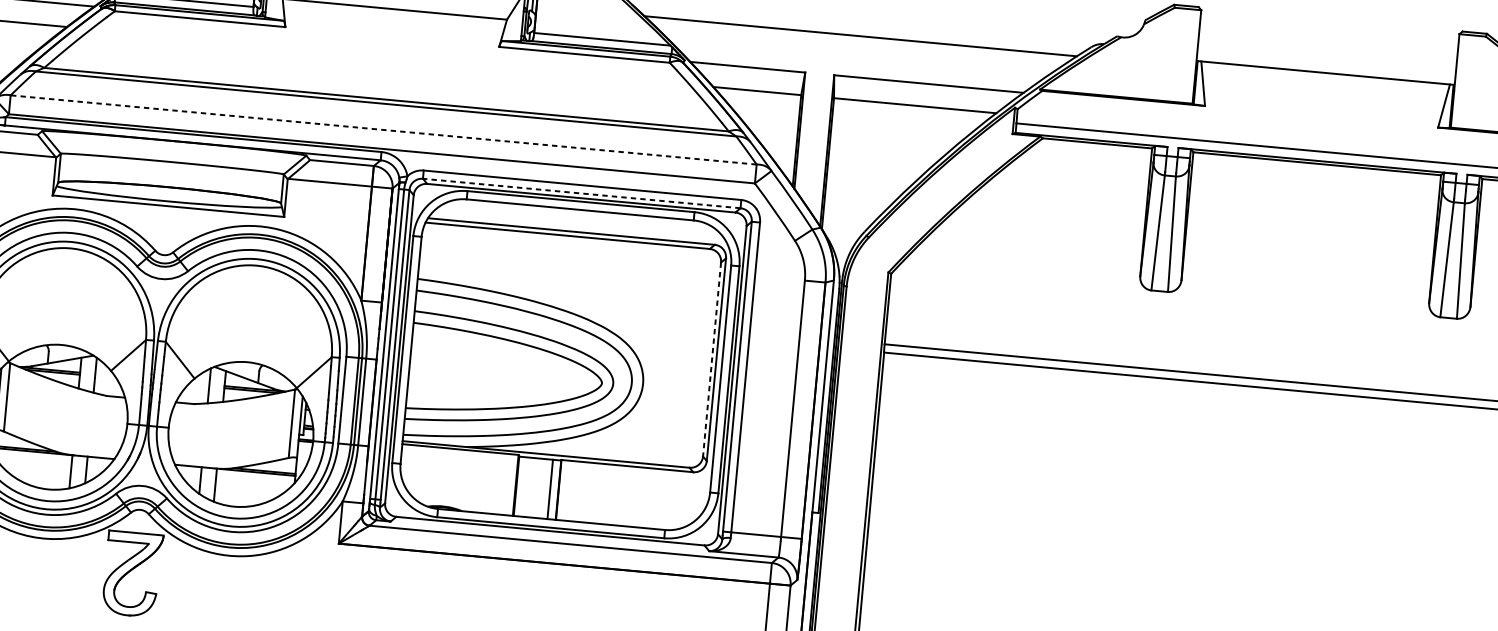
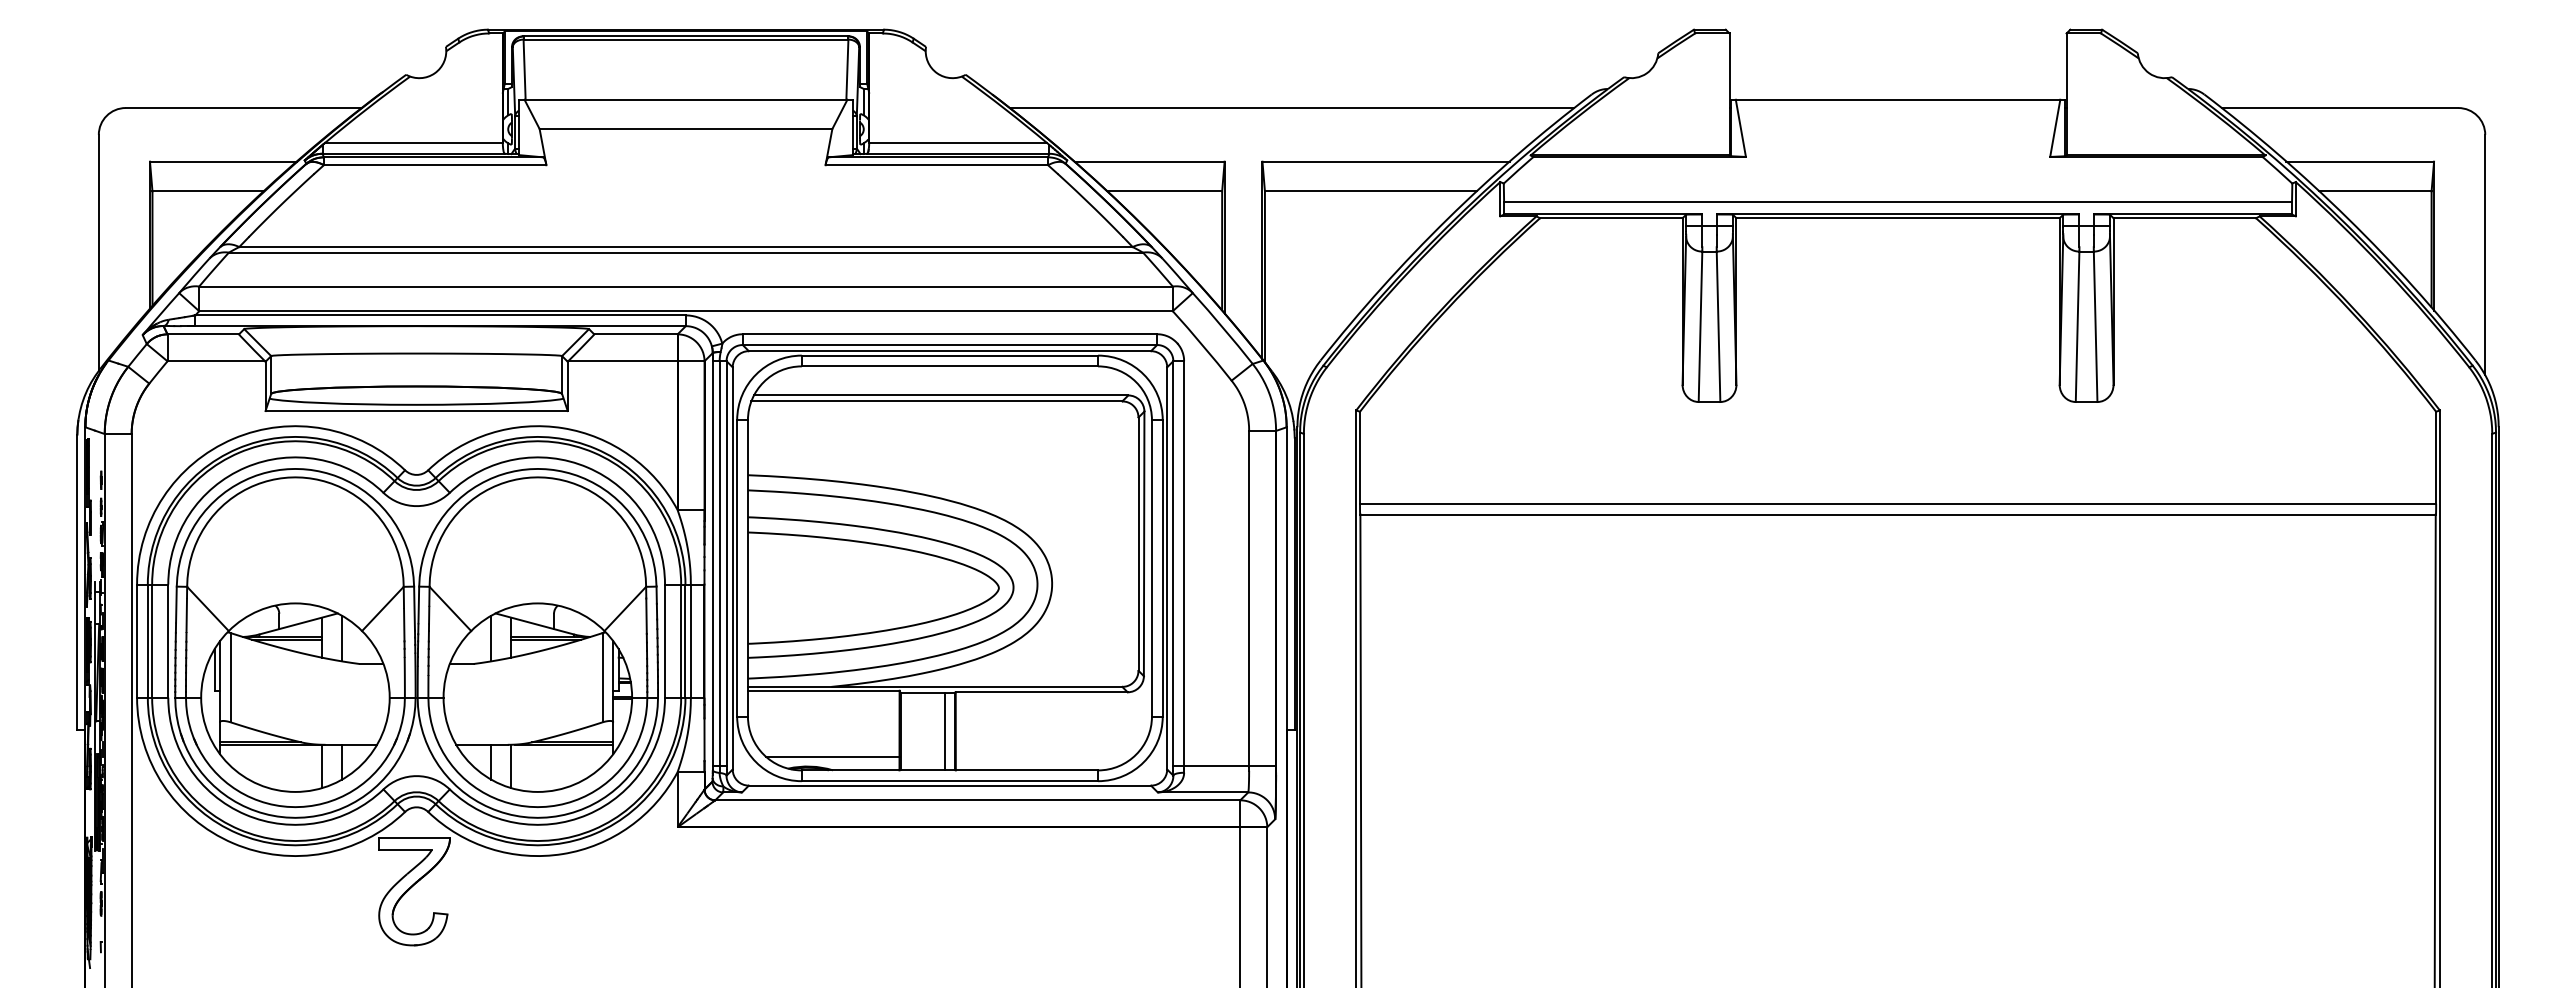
line: (384, 129) -> (686, 286), dashed -> solid
line: (581, 193) -> (949, 345), dashed -> solid
line: (712, 359) -> (1138, 544), dashed -> solid
line: (462, 500) -> (832, 756), added

